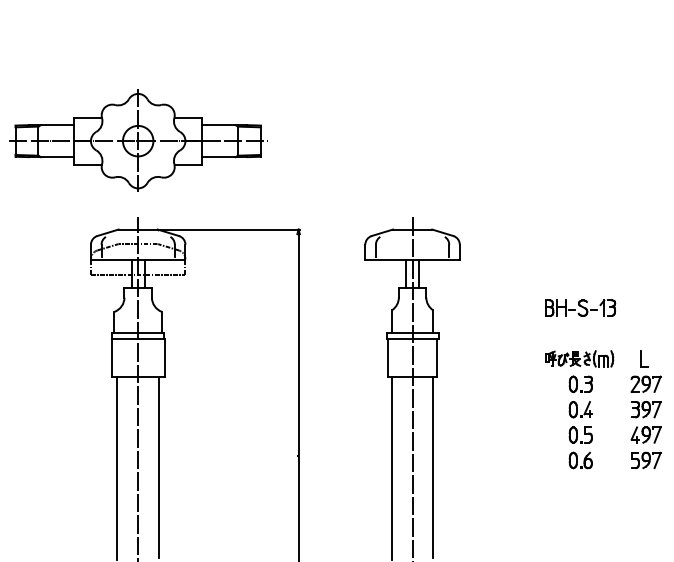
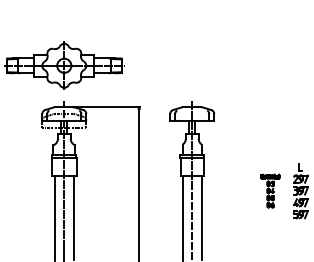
part: (580, 307) -> (270, 143), removed
part: (580, 408) -> (270, 190), size x0.6

